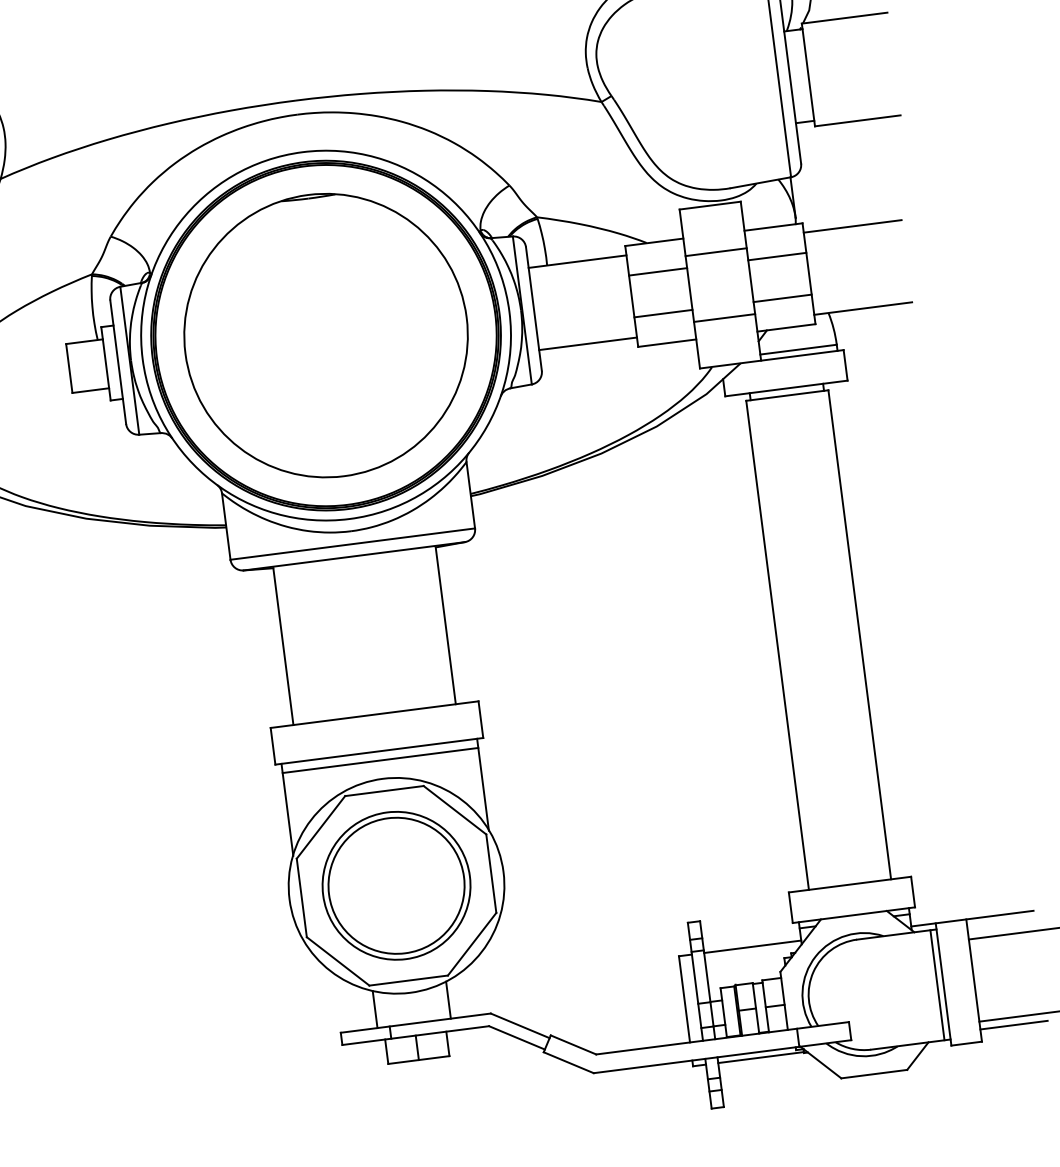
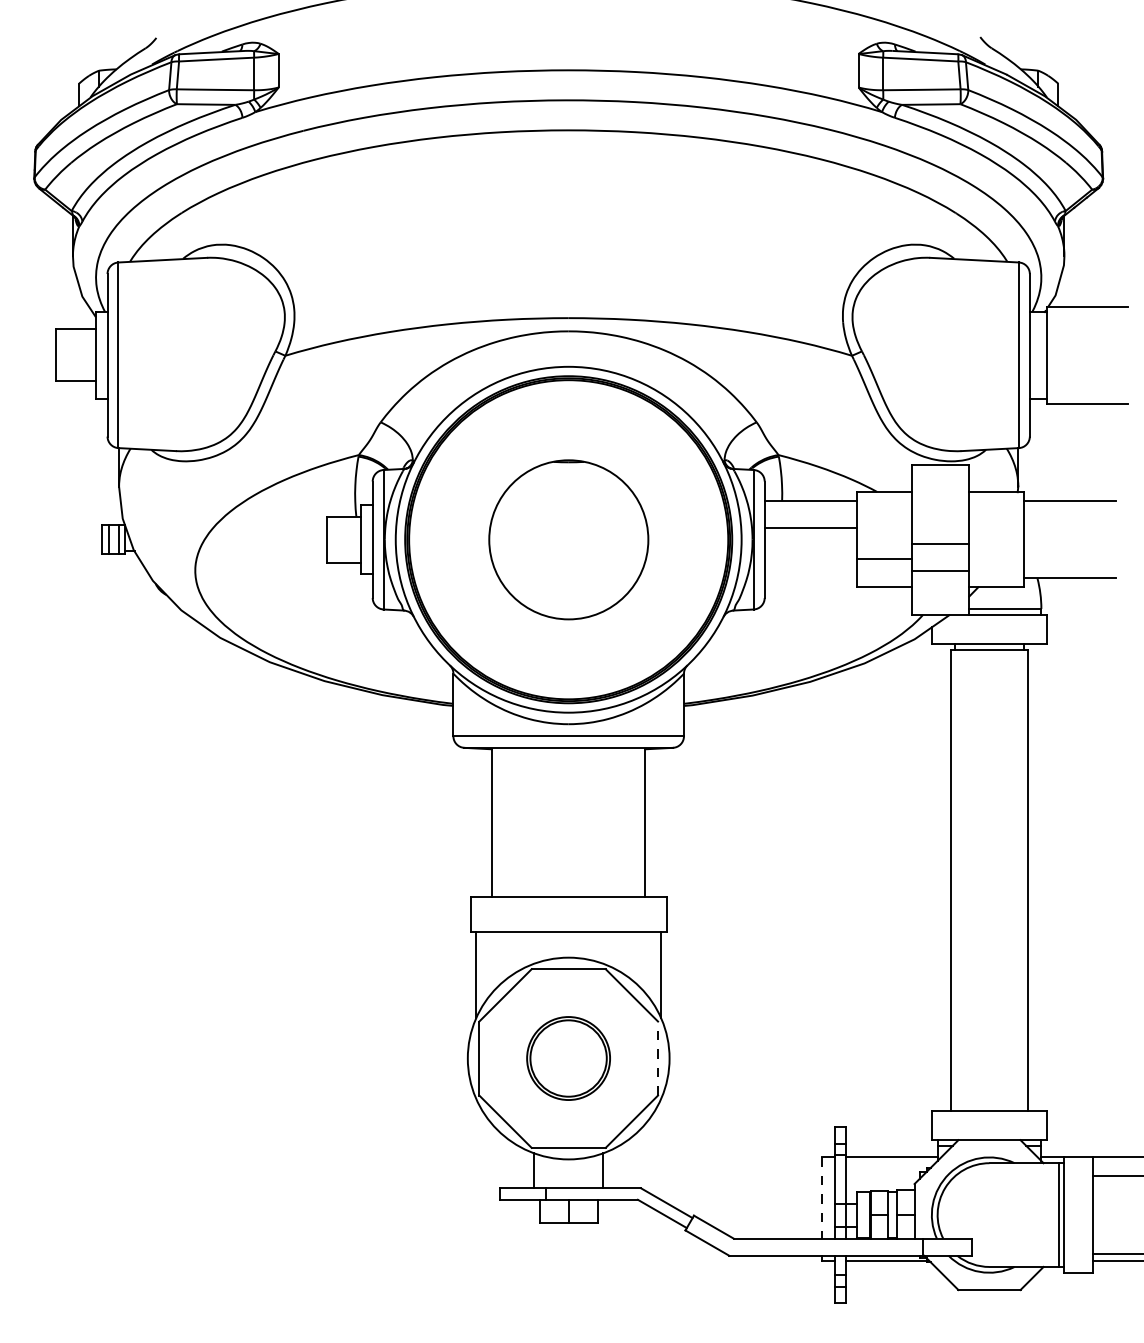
line: (716, 251) -> (940, 543), moved
line: (777, 257) -> (996, 520), removed
line: (657, 272) -> (883, 520), removed
line: (782, 298) -> (996, 559), removed
part: (325, 335) -> (568, 539), size x0.6
line: (587, 343) -> (810, 528), moved
line: (380, 760) -> (568, 940), removed
line: (491, 873) -> (658, 1058), solid -> dashed
part: (396, 885) -> (568, 1058), size x0.6
line: (684, 999) -> (822, 1198), solid -> dashed

